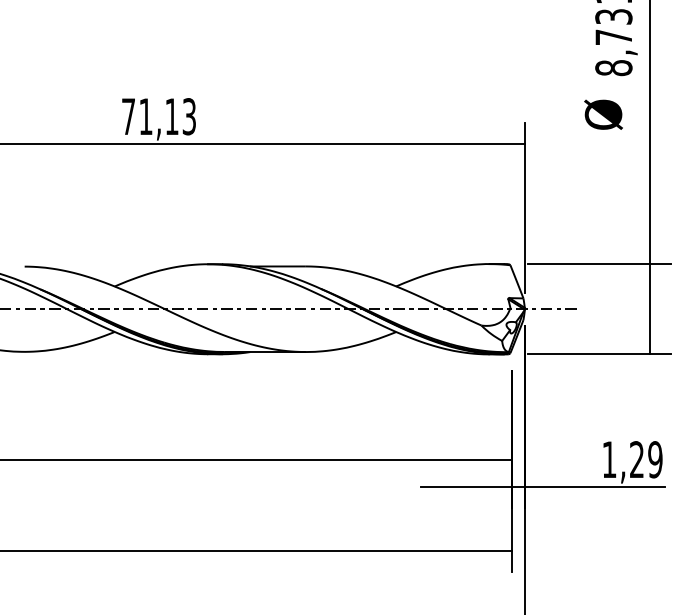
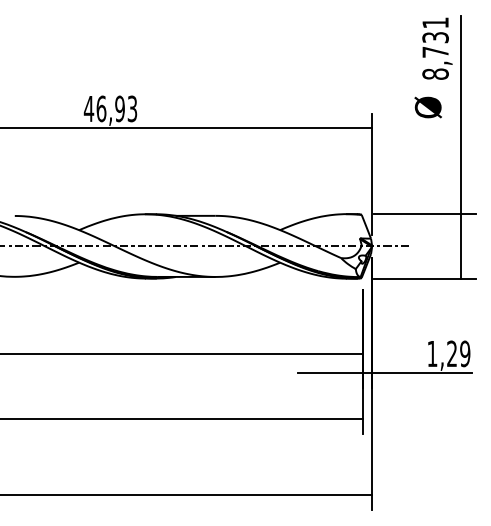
text: (148, 116) -> (103, 108), 71,13 -> 46,93

